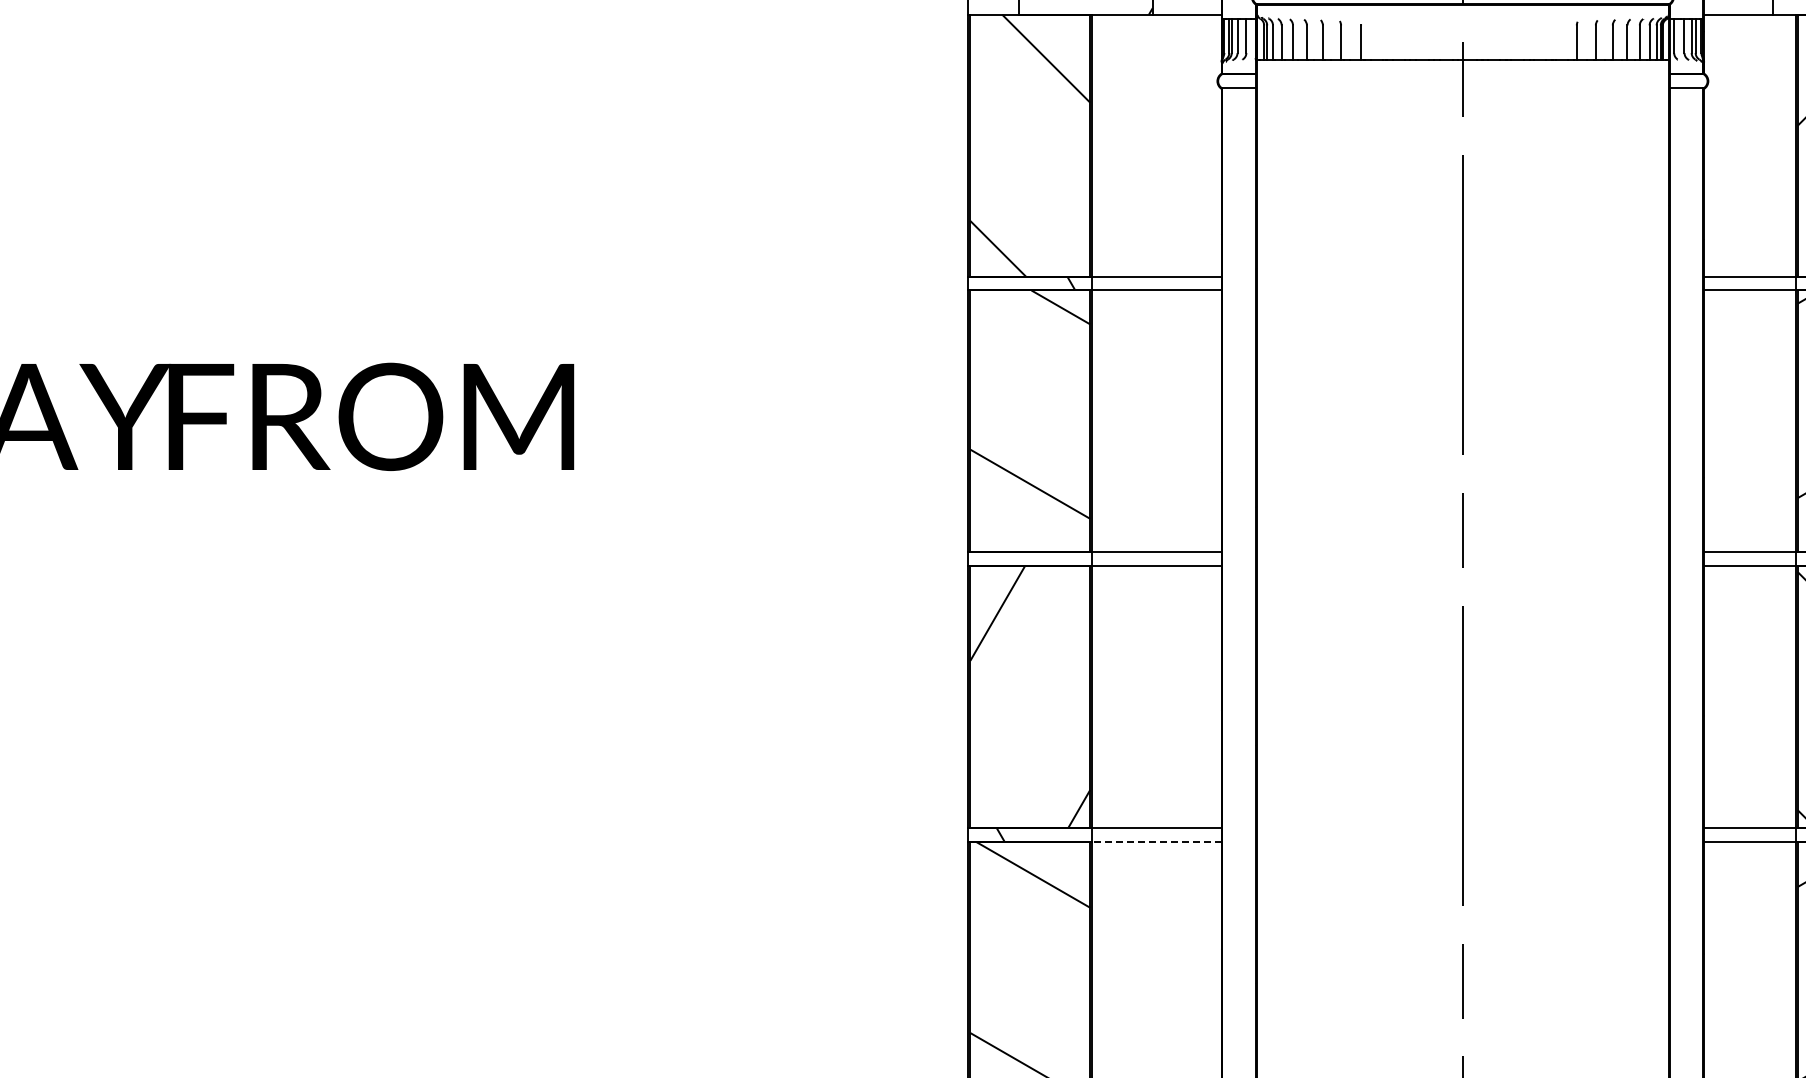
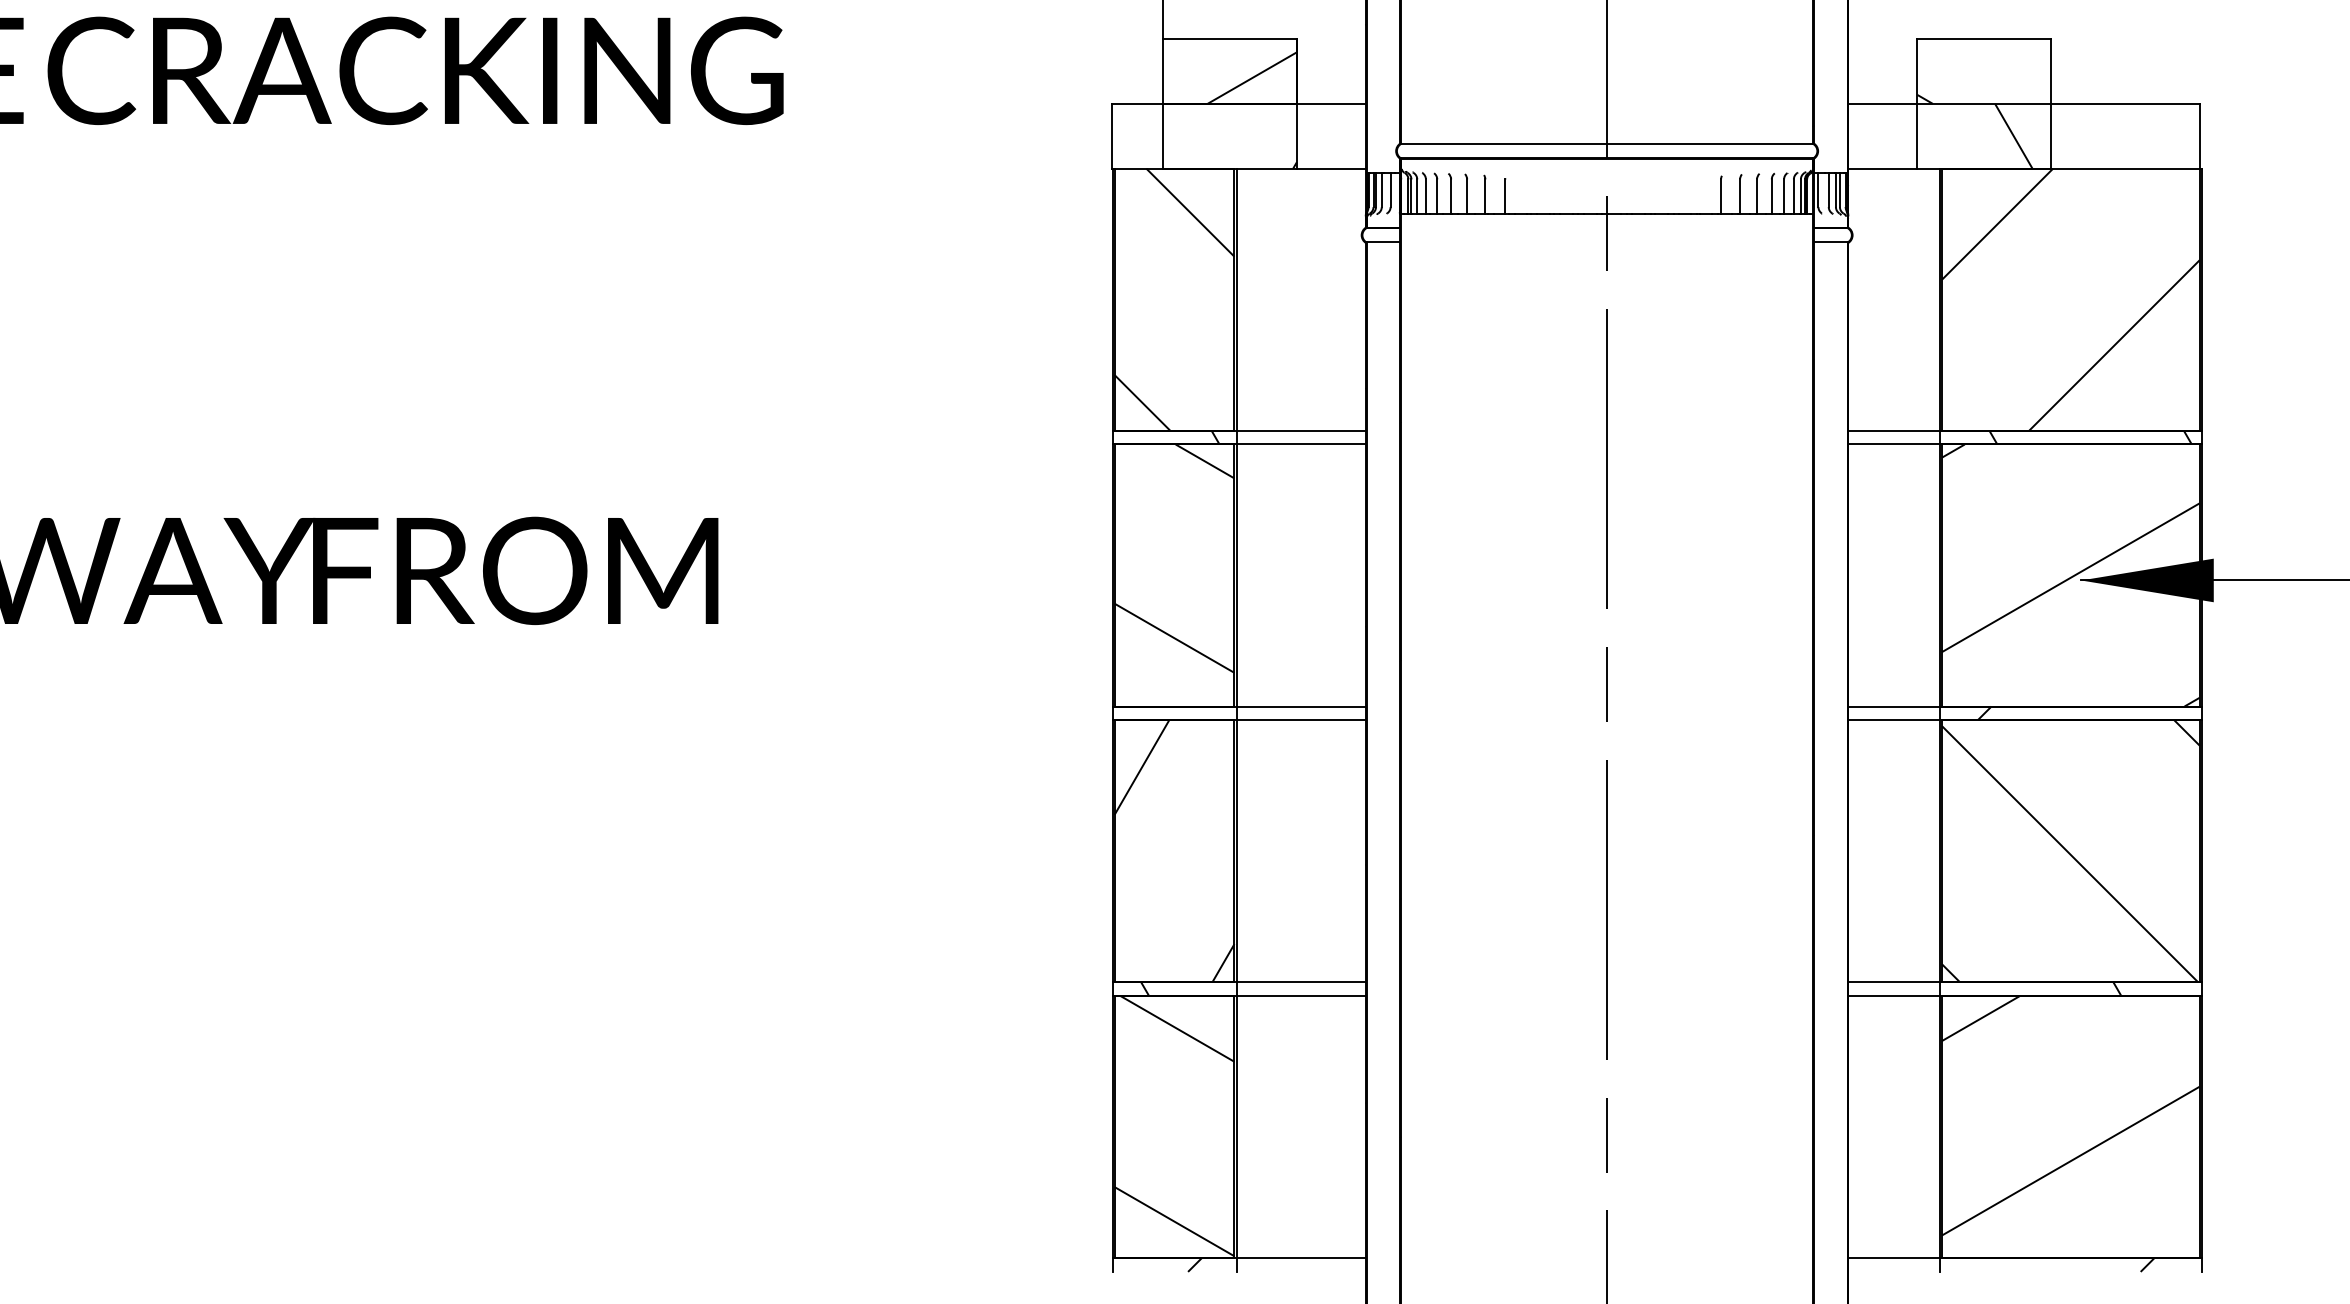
line: (1157, 842) -> (1301, 996), dashed -> solid

